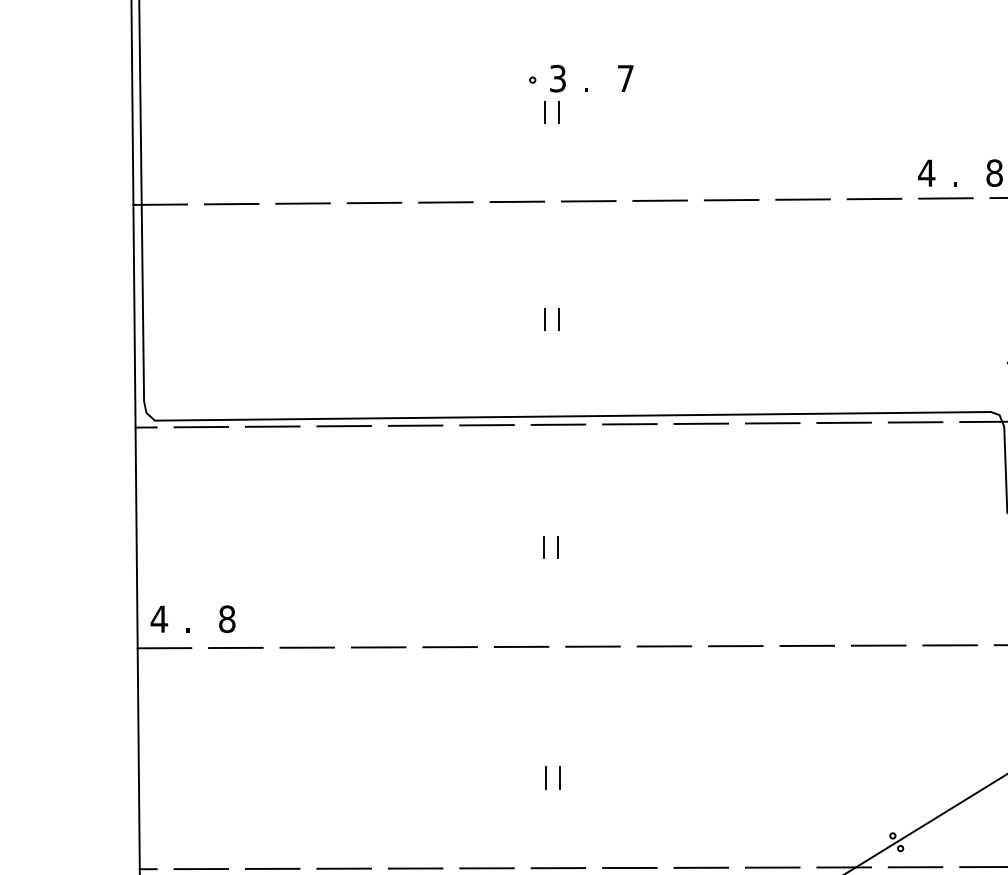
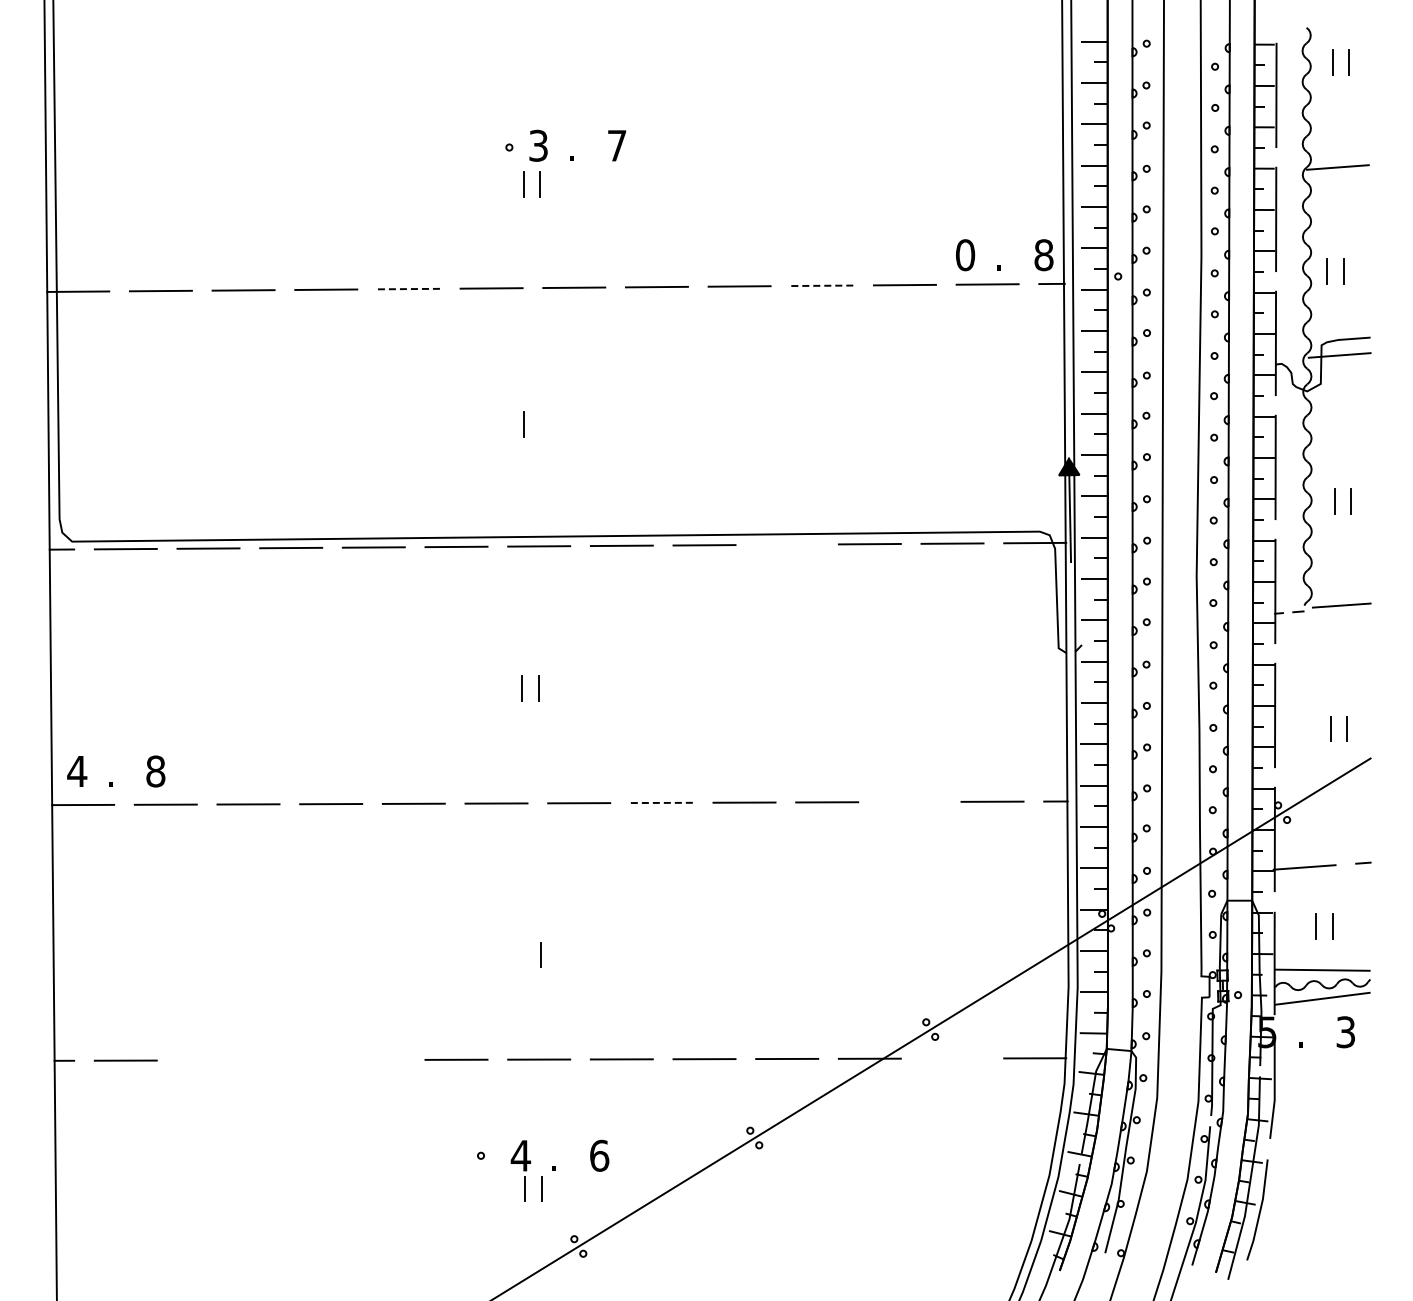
text: (926, 173) -> (965, 255), 4 -> 0
line: (803, 199) -> (822, 285), solid -> dashed
line: (445, 202) -> (408, 289), solid -> dashed
line: (559, 318) -> (540, 423), removed
line: (773, 423) -> (787, 544), removed
line: (878, 645) -> (909, 801), removed
line: (665, 646) -> (662, 802), solid -> dashed
line: (545, 777) -> (524, 954), removed
line: (915, 867) -> (952, 1058), removed
line: (272, 868) -> (208, 1060), removed
line: (344, 868) -> (291, 1060), removed
line: (415, 868) -> (373, 1059), removed

